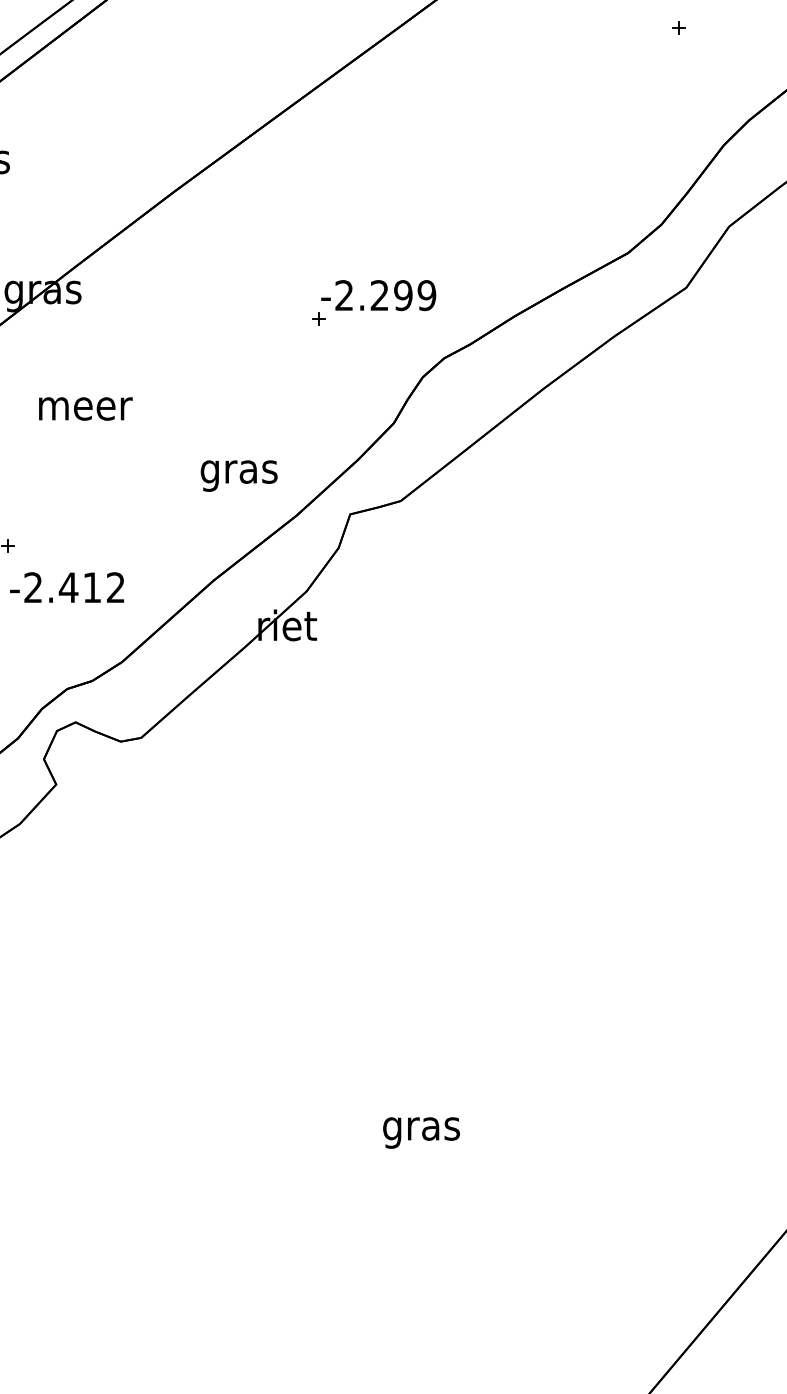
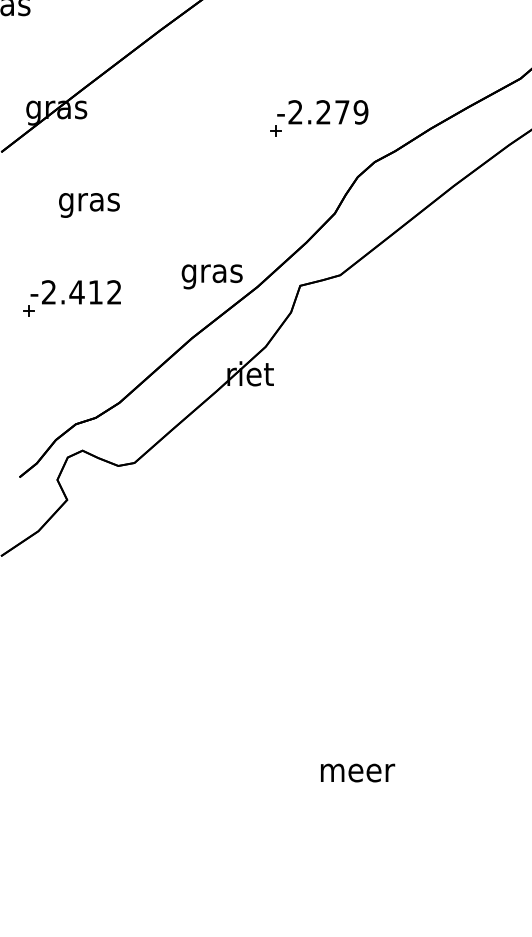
text: (403, 295) -> (342, 112), -2.299 -> -2.279
text: (85, 412) -> (90, 205), meer -> gras
text: (238, 475) -> (211, 276), moved
text: (66, 587) -> (75, 292), moved
text: (422, 1132) -> (357, 775), gras -> meer

